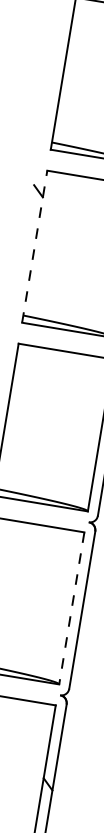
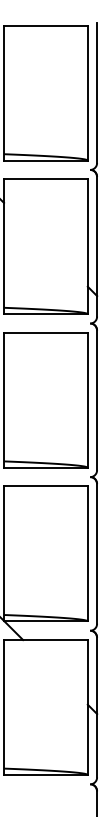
line: (35, 246) -> (4, 246), dashed -> solid
line: (71, 608) -> (87, 554), dashed -> solid

